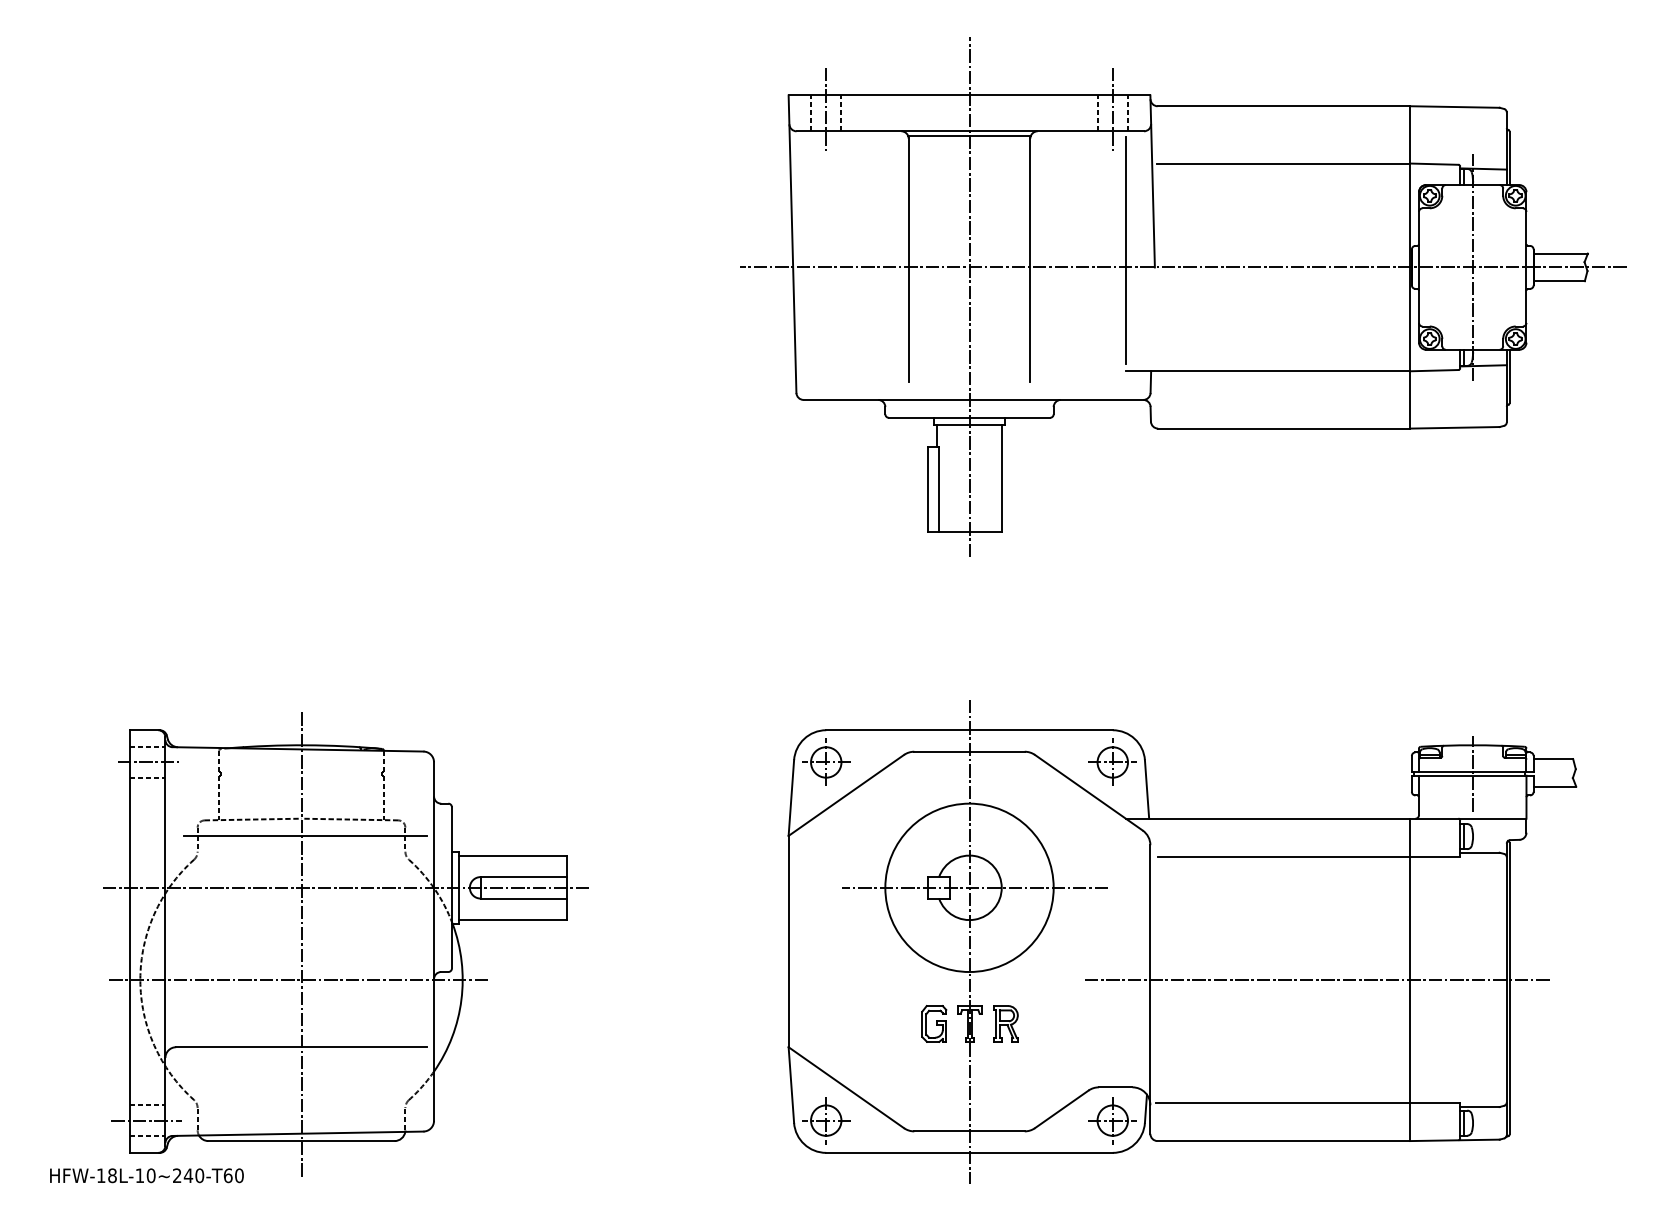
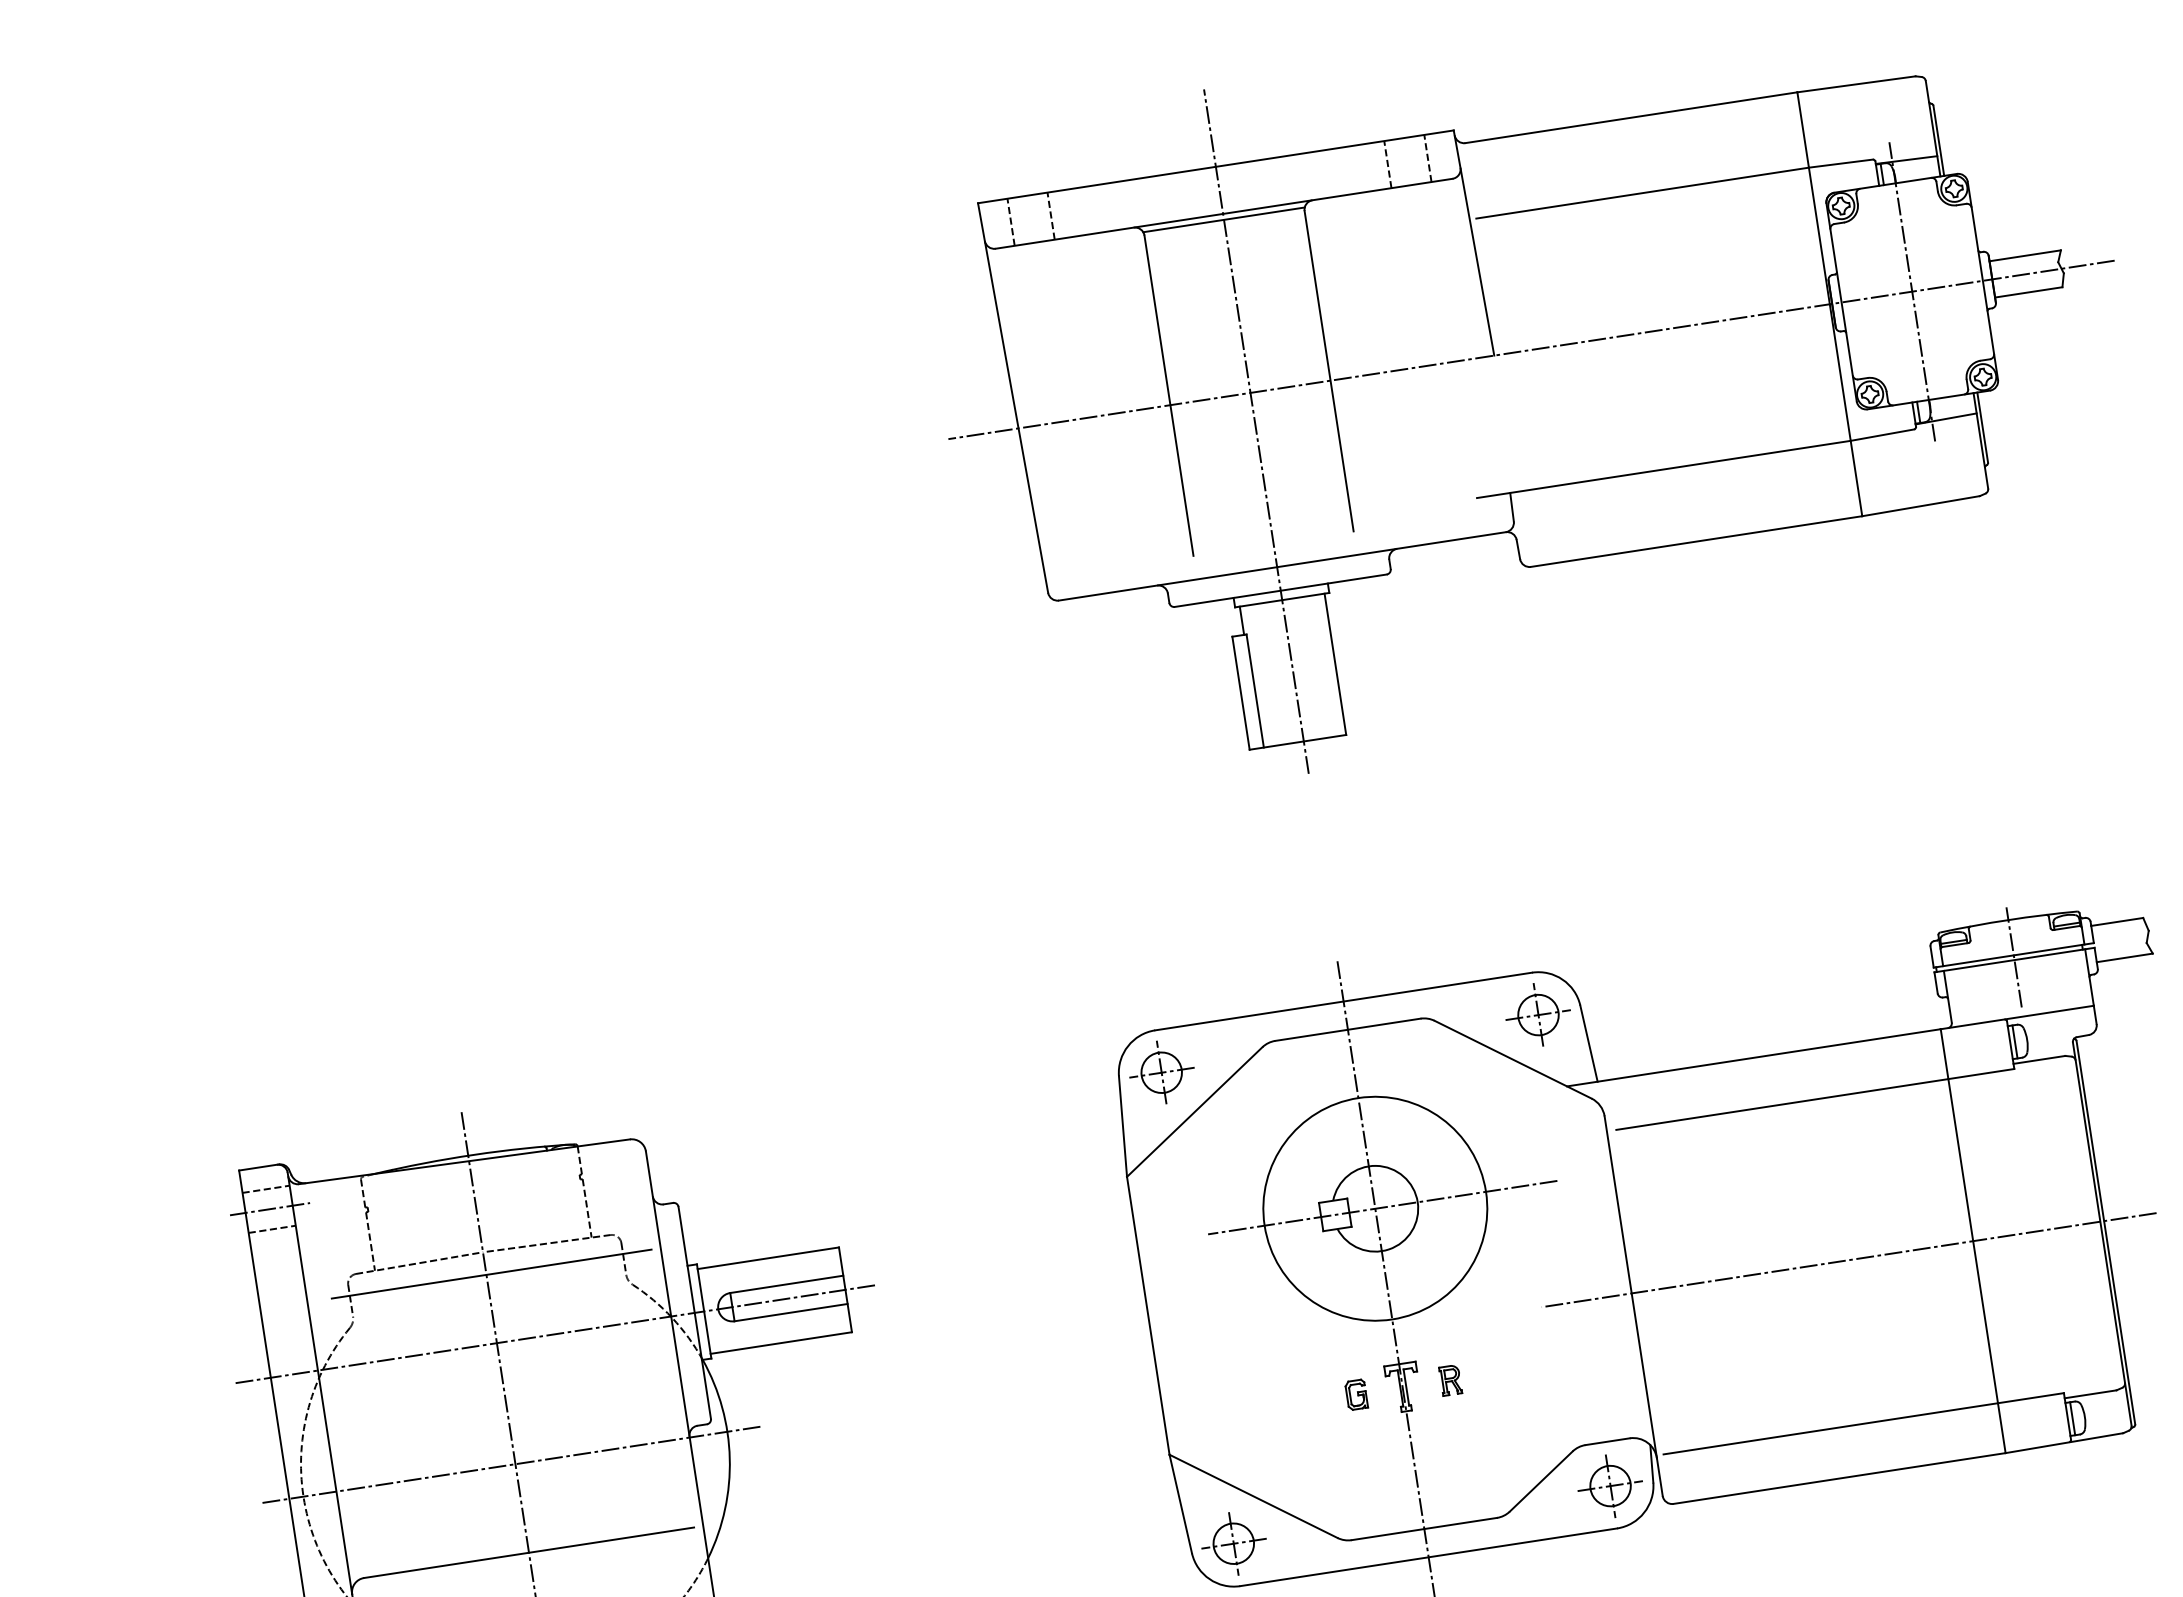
line: (826, 110) -> (1030, 215), removed
line: (1112, 110) -> (1406, 157), removed
line: (1125, 250) -> (1452, 339), removed
part: (934, 1023) -> (1356, 1394), size x0.6
part: (1005, 1023) -> (1449, 1379), size x0.6

